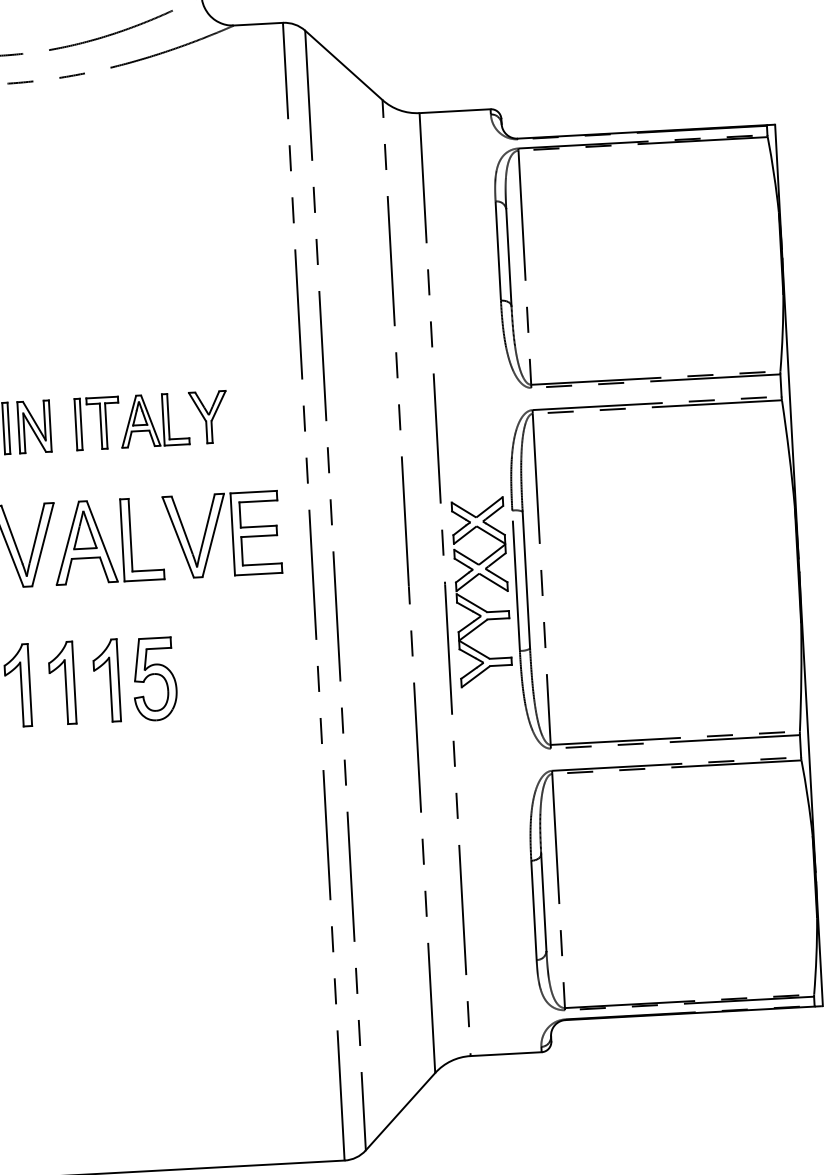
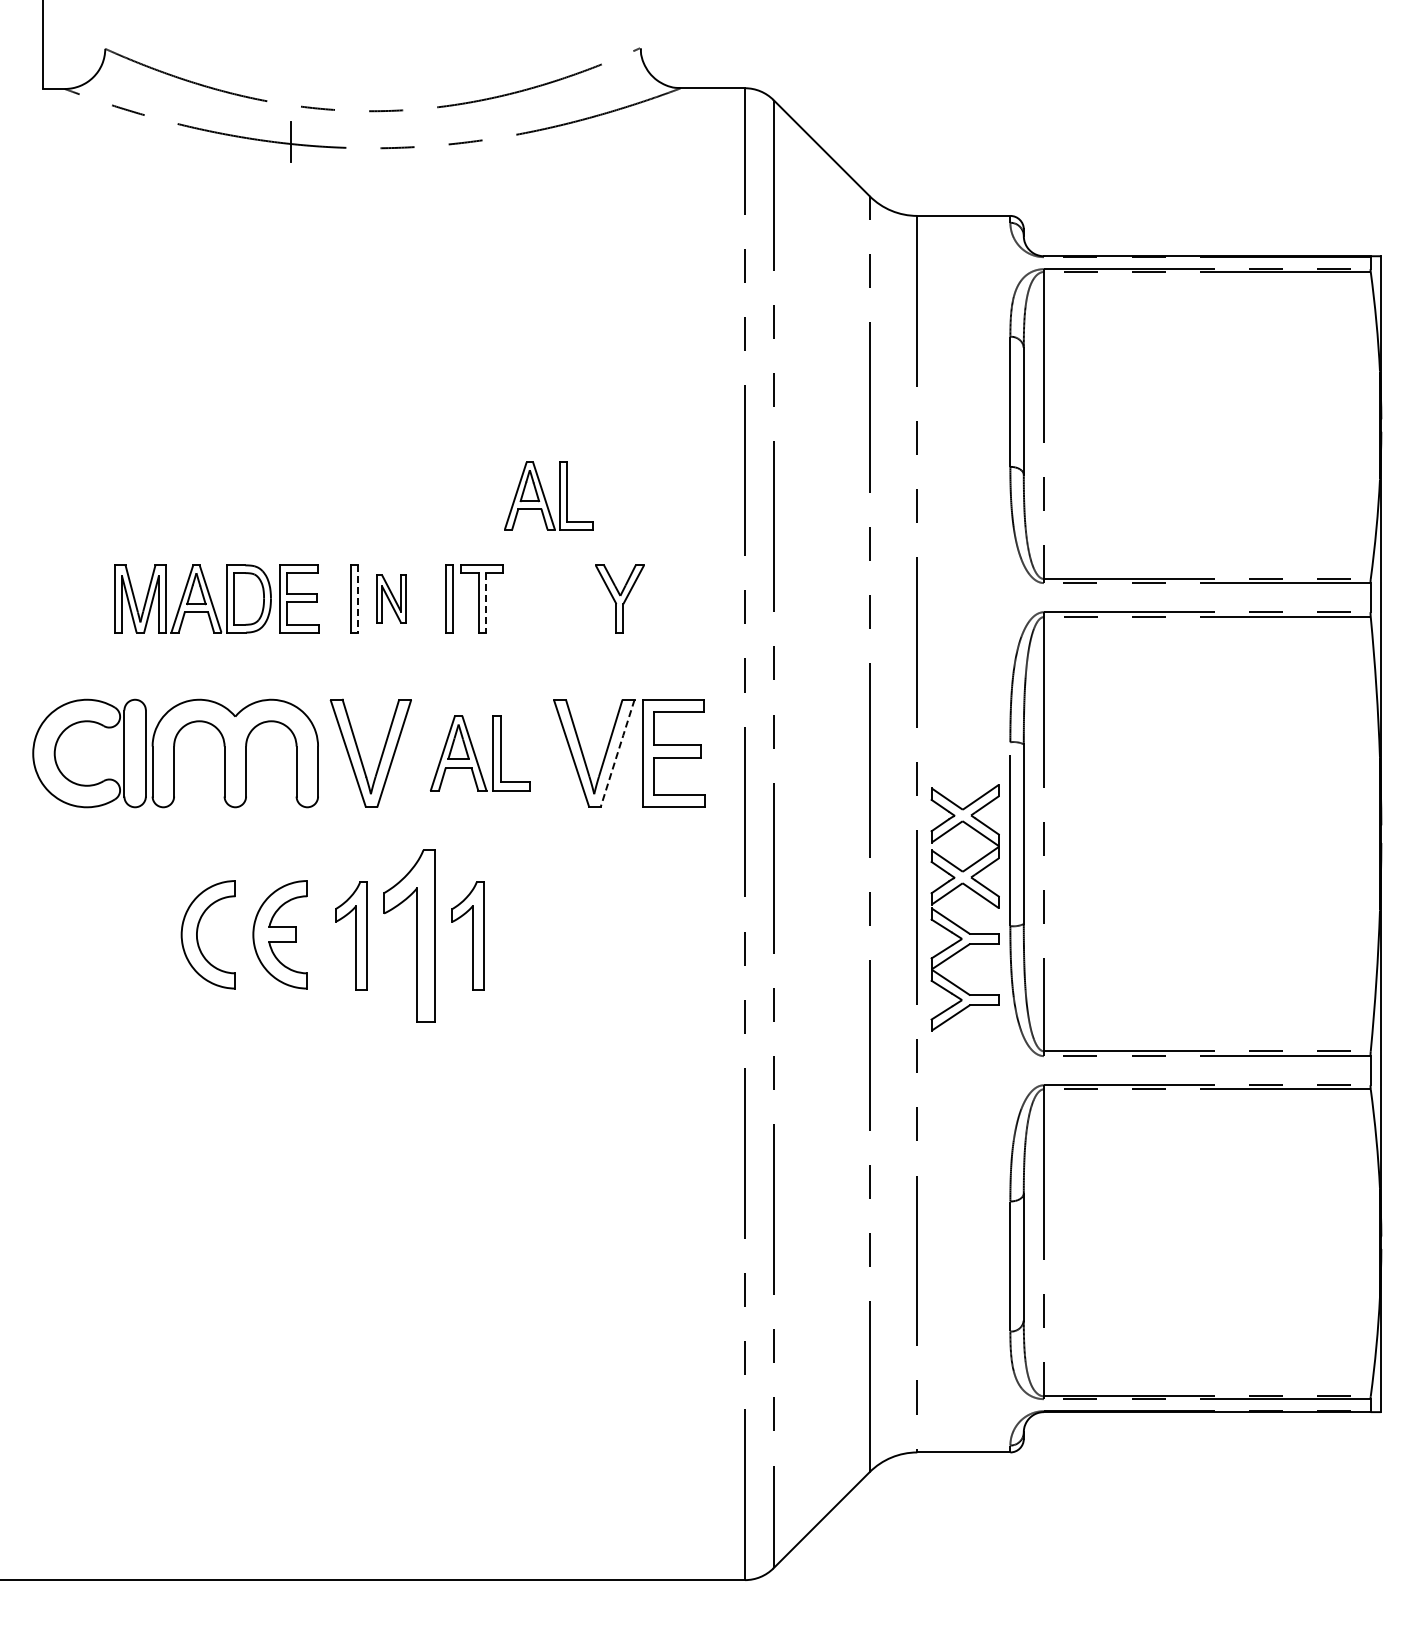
part: (154, 420) -> (548, 495), moved
line: (106, 425) -> (485, 602), solid -> dashed
part: (34, 426) -> (391, 598), size x0.7
line: (9, 427) -> (358, 598), solid -> dashed
line: (213, 535) -> (617, 753), solid -> dashed
part: (107, 541) -> (479, 753), size x0.7
part: (489, 580) -> (975, 893), moved
part: (154, 679) -> (530, 937), removed
part: (62, 682) -> (409, 935), size x1.6

